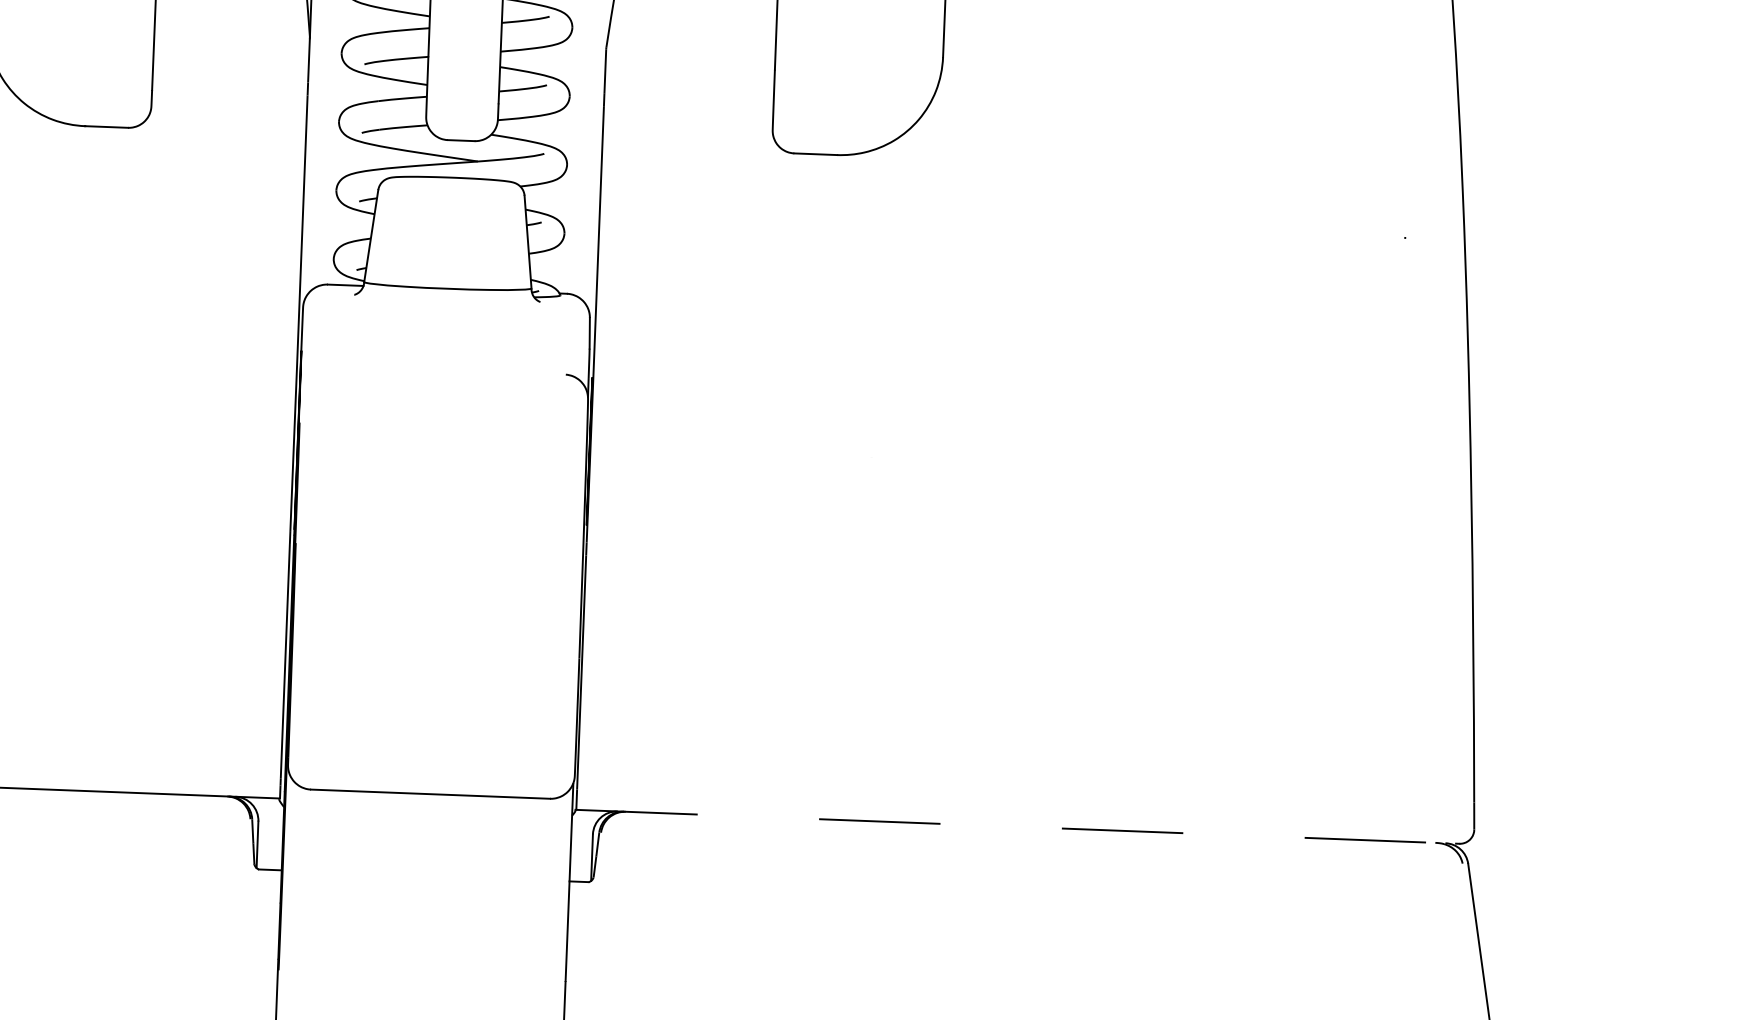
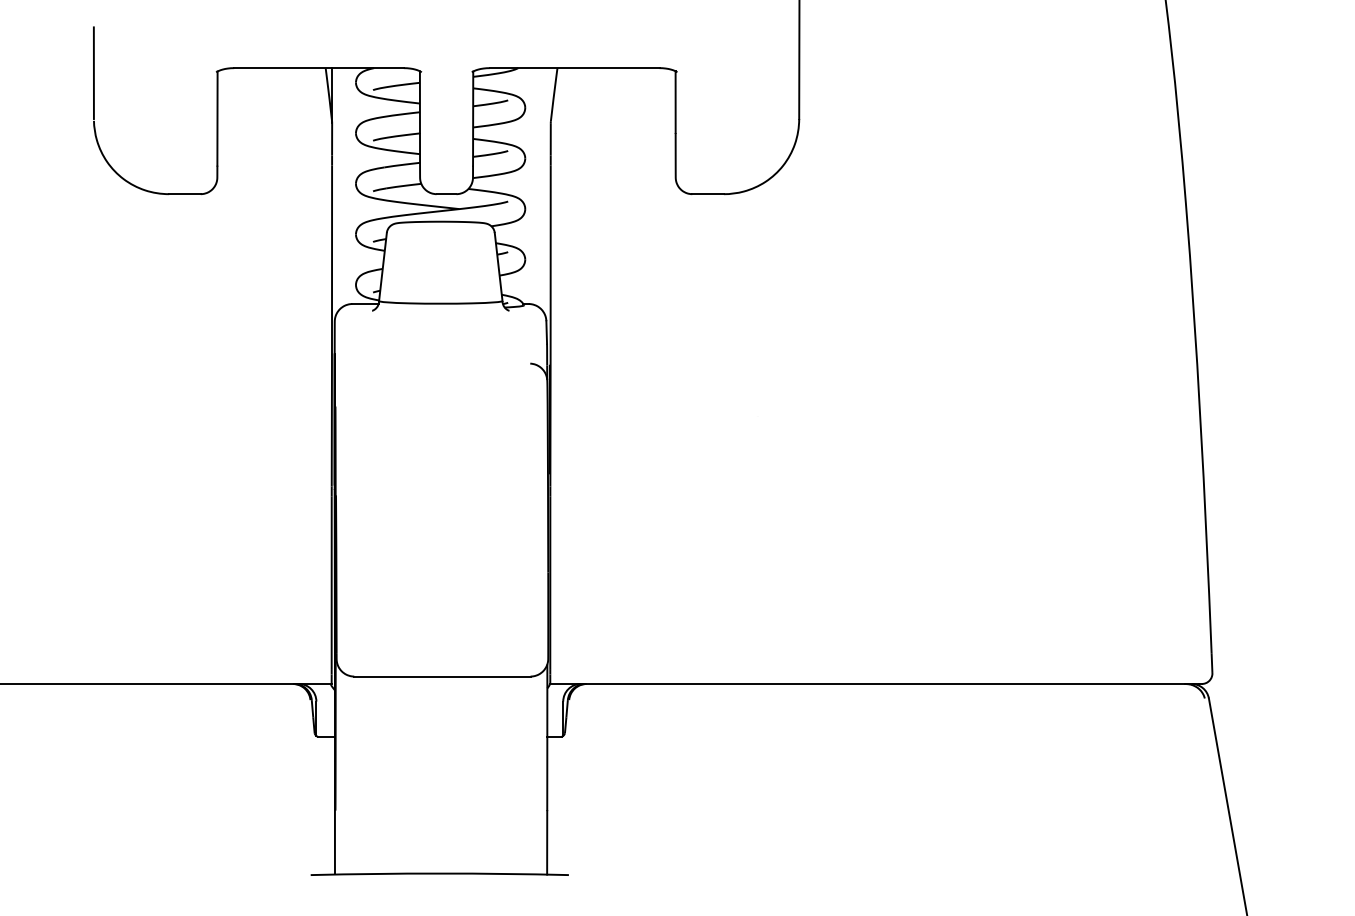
line: (1015, 826) -> (874, 683), dashed -> solid

